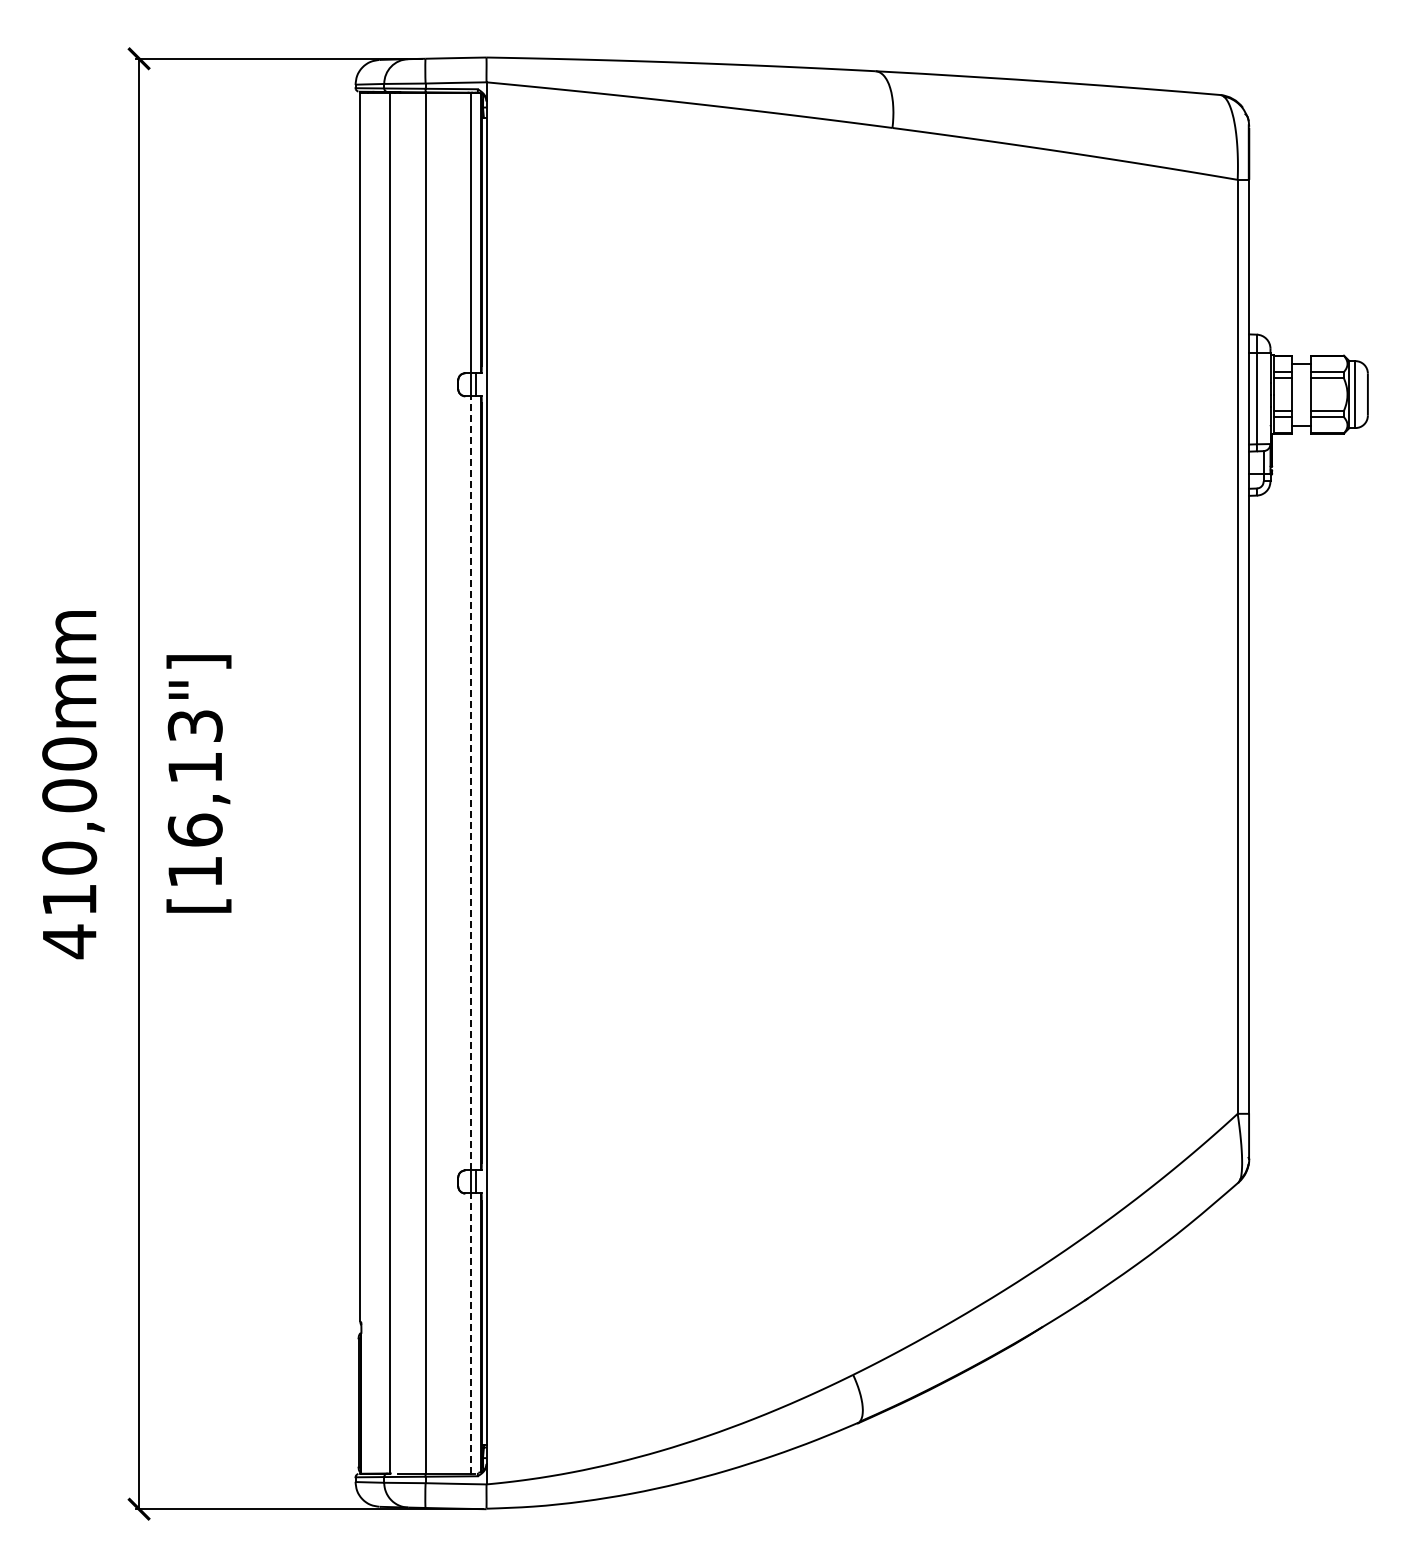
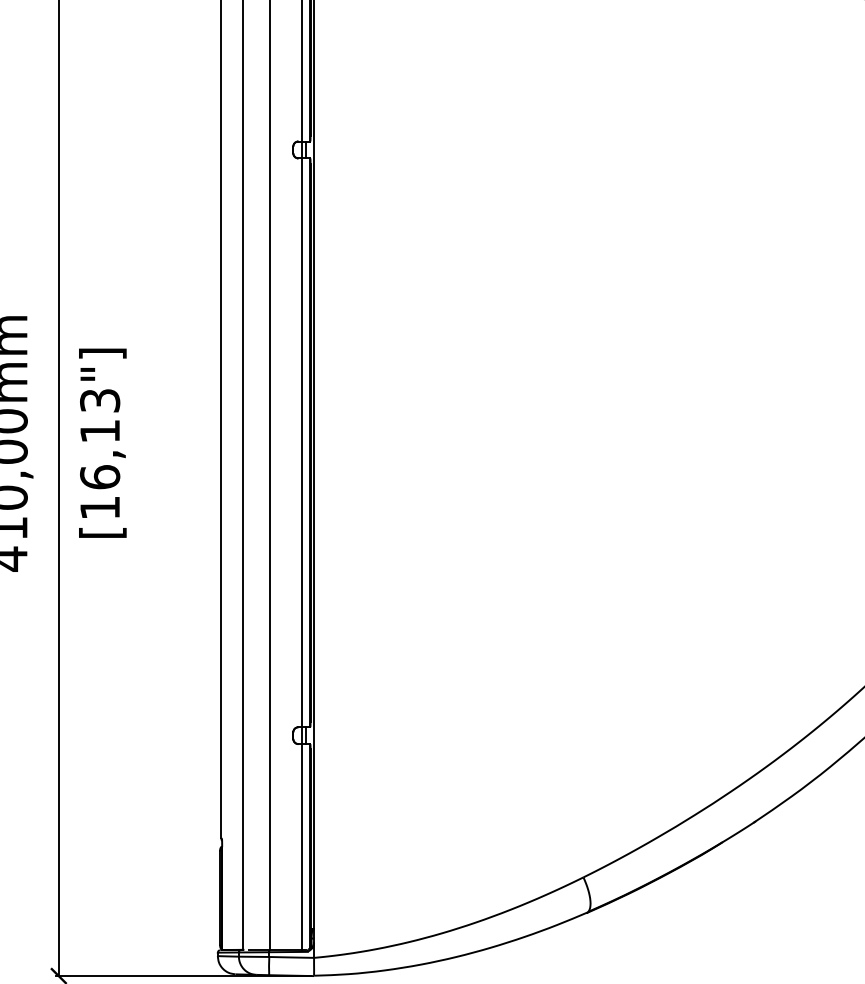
line: (470, 782) -> (302, 442), dashed -> solid
line: (470, 1333) -> (302, 846), dashed -> solid

